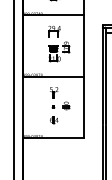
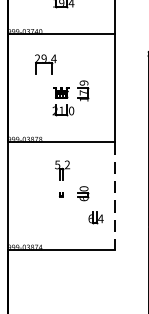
part: (54, 31) -> (45, 64), moved
line: (84, 107) -> (116, 196), solid -> dashed
part: (54, 120) -> (96, 219), moved

